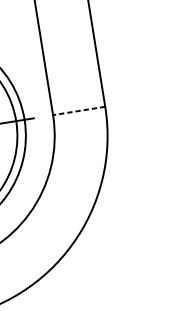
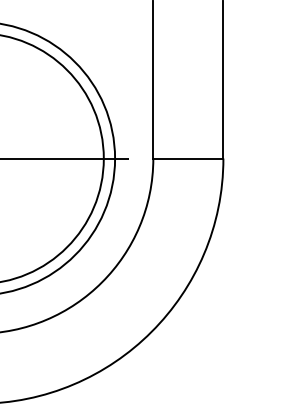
line: (78, 111) -> (187, 158), dashed -> solid

